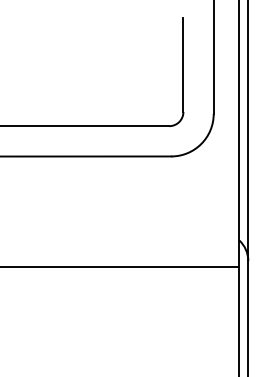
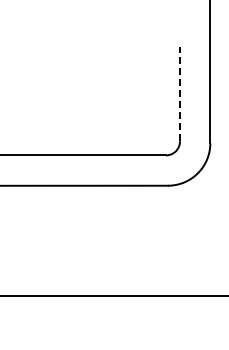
line: (183, 65) -> (180, 94), solid -> dashed

